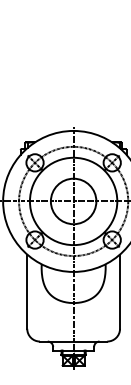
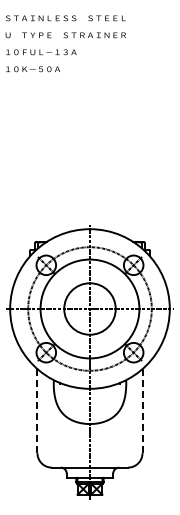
line: (27, 291) -> (37, 411), solid -> dashed
line: (120, 291) -> (142, 410), solid -> dashed

